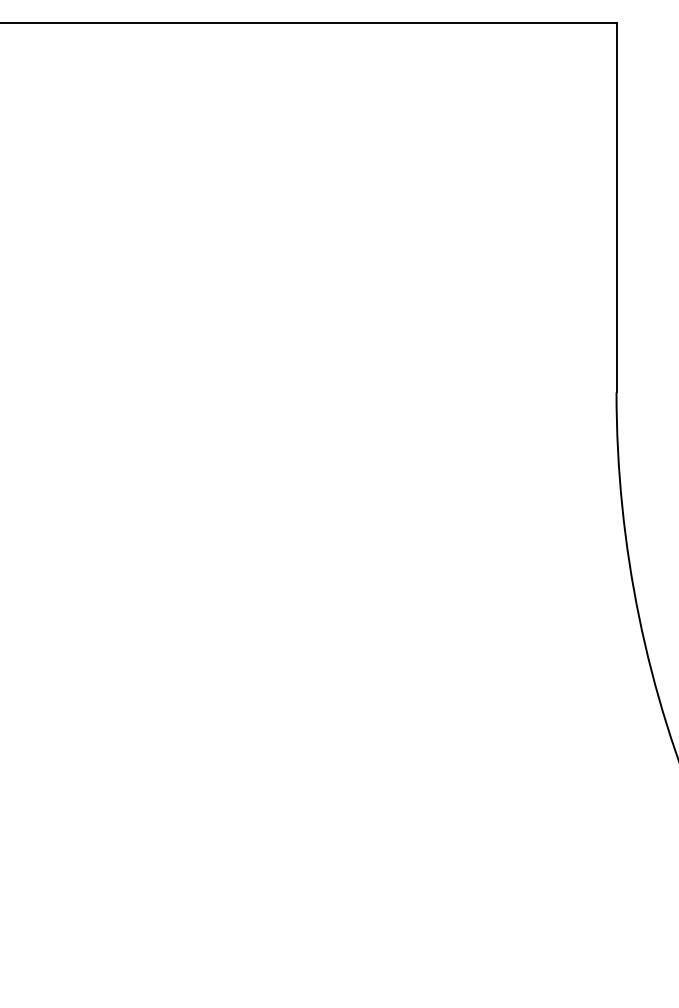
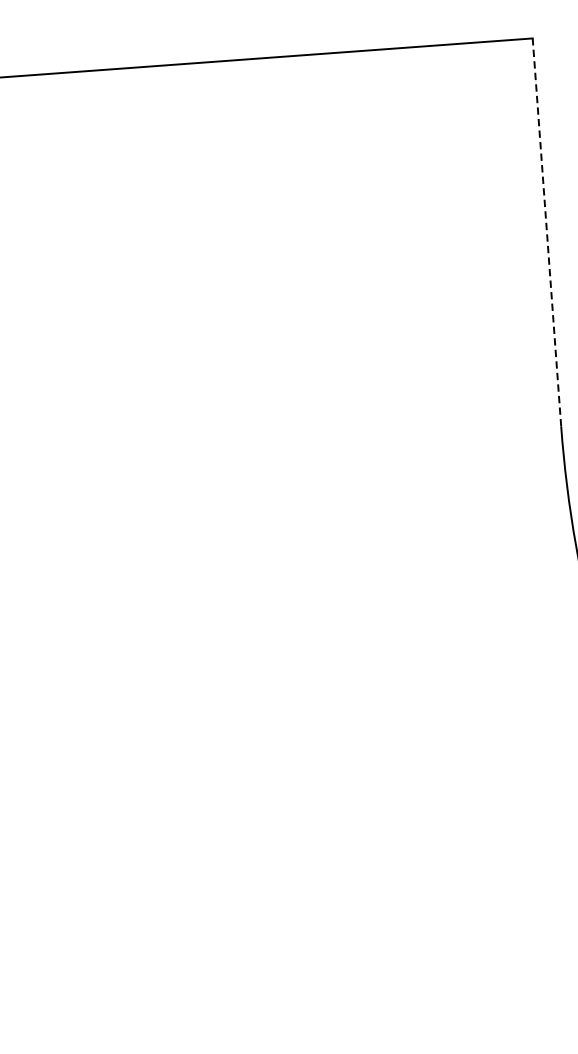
line: (616, 207) -> (546, 232), solid -> dashed

